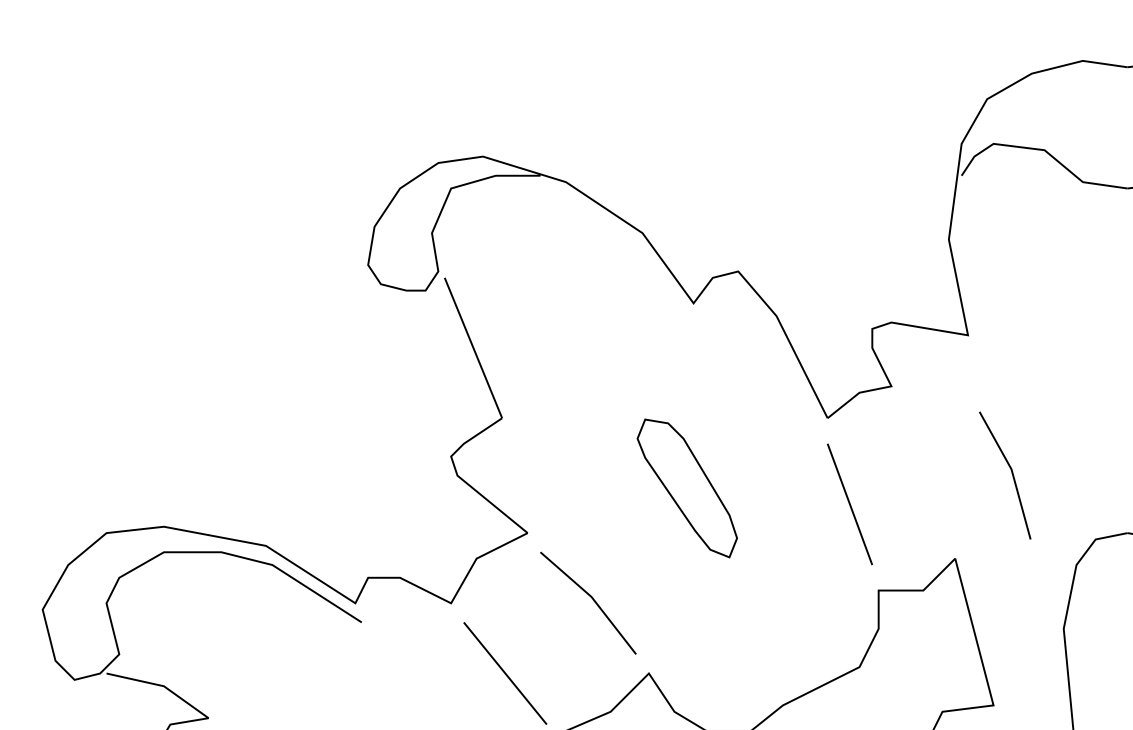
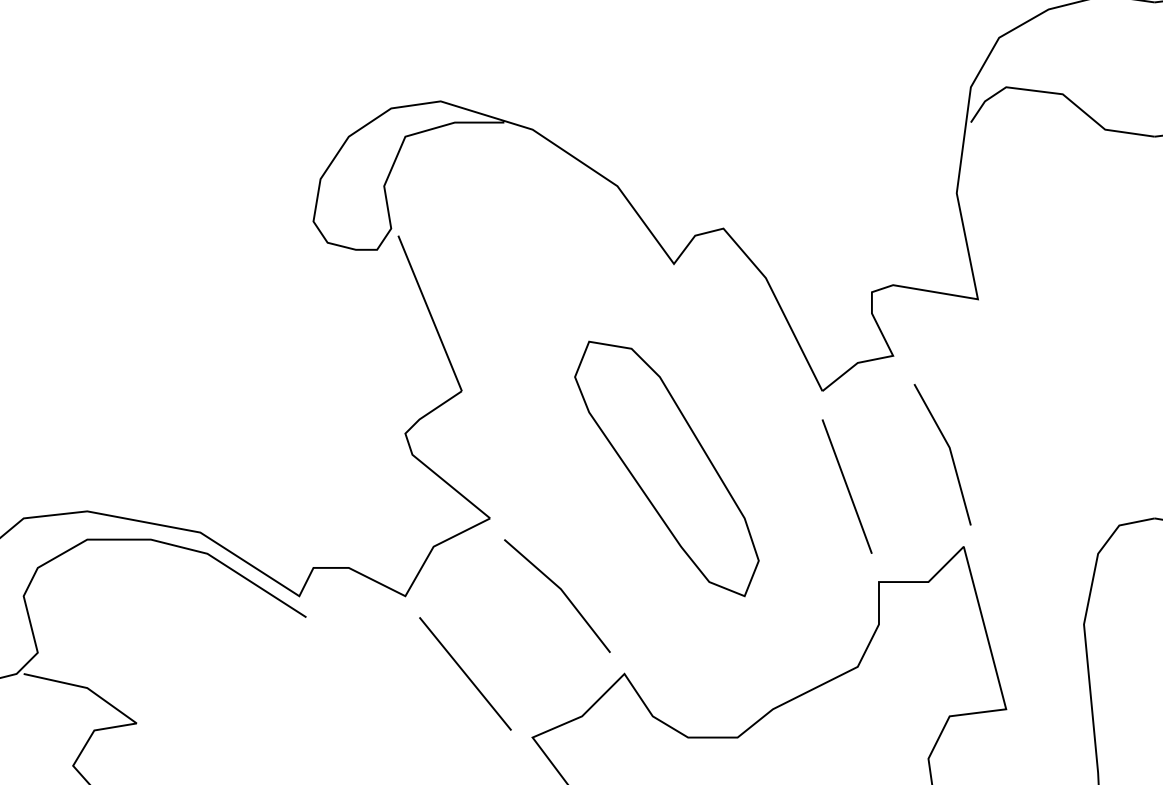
curve: (1011, 473) -> (949, 452), moved
part: (687, 488) -> (667, 469), size x1.67

